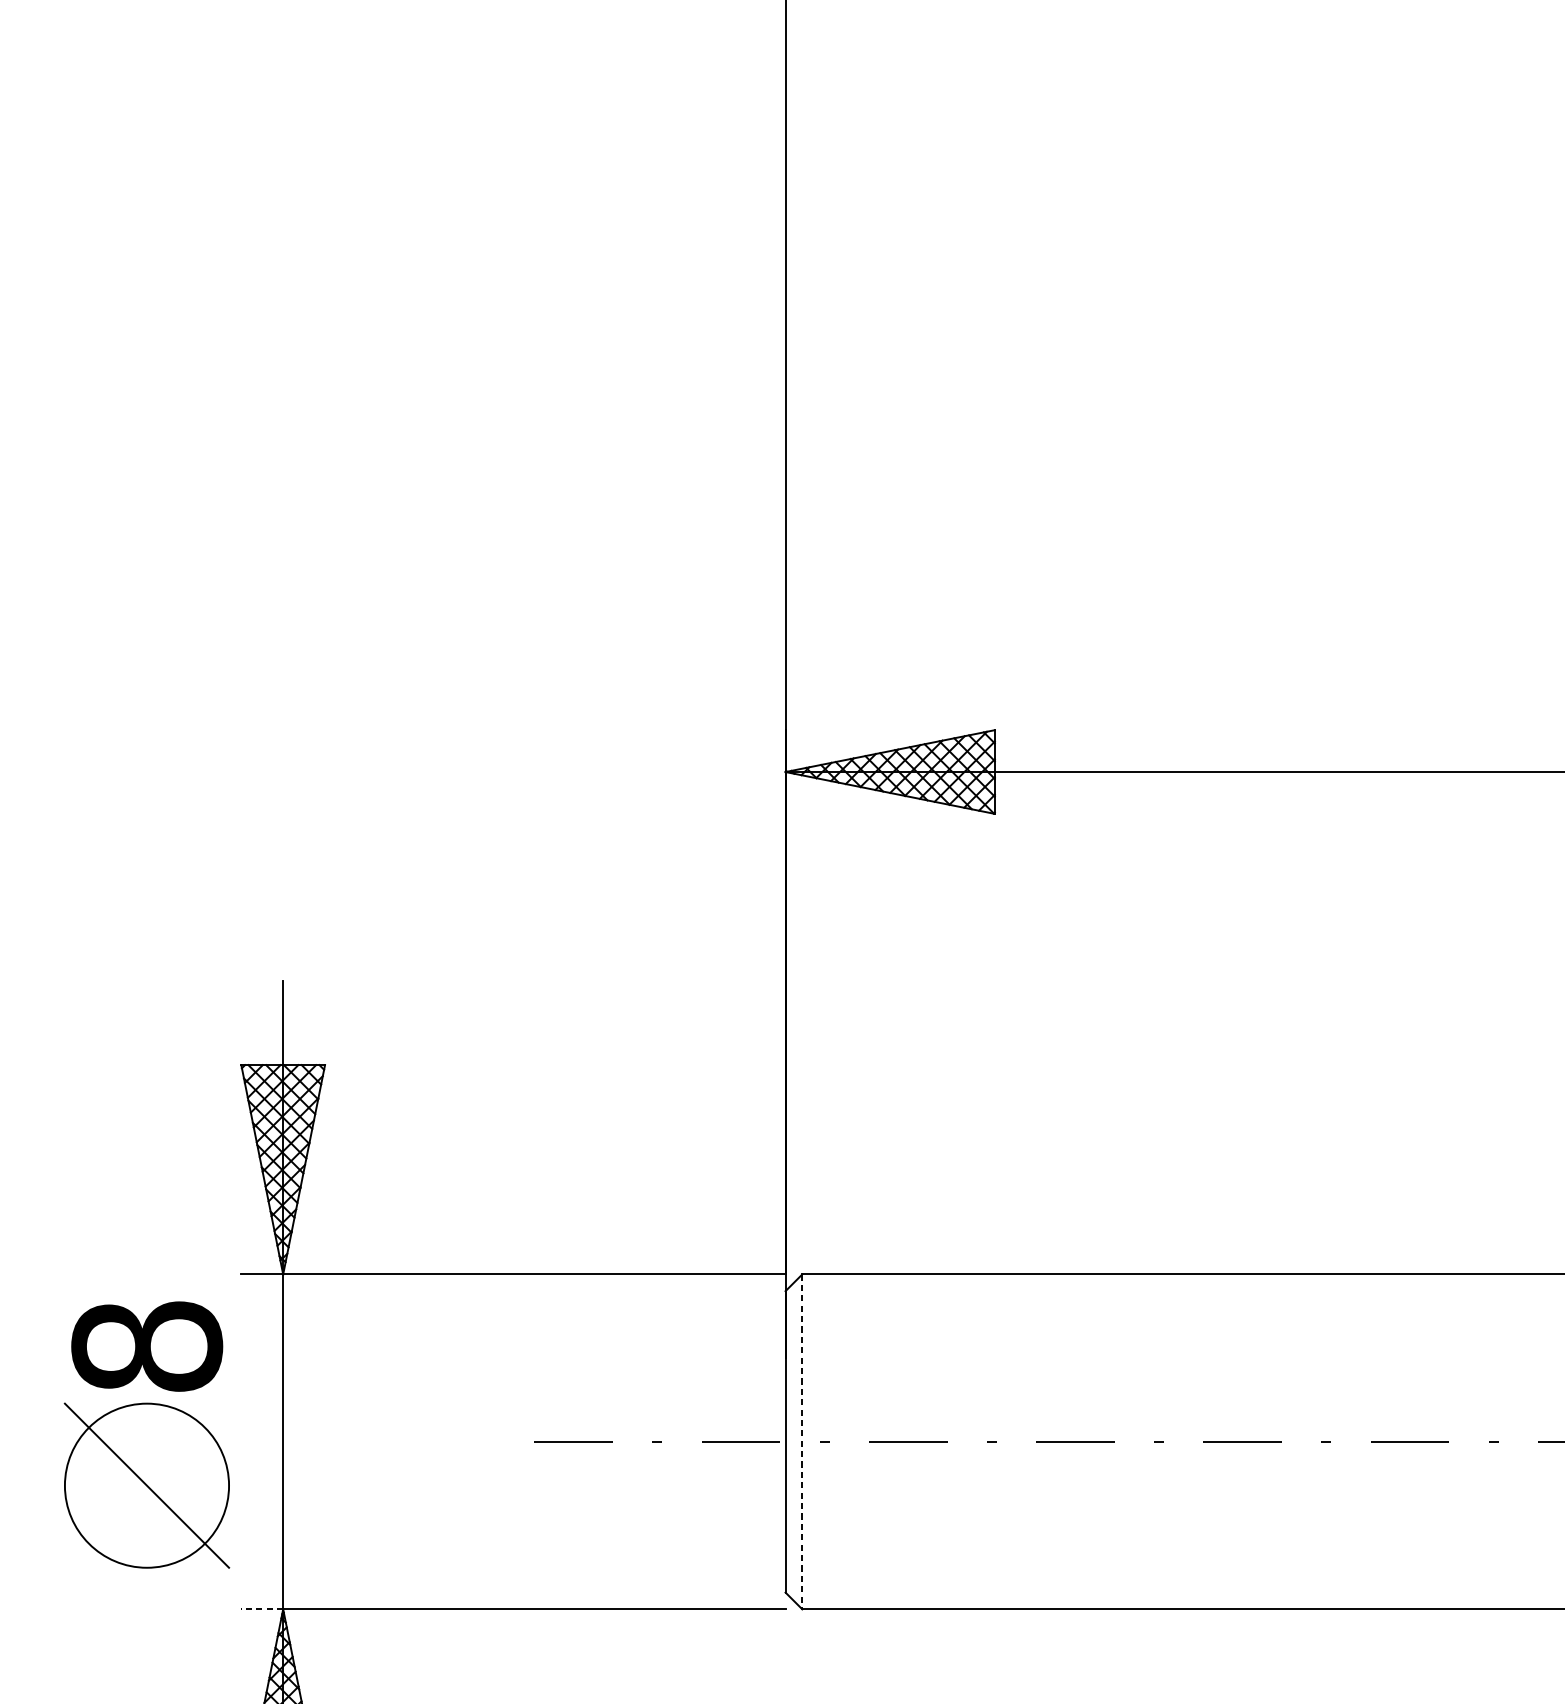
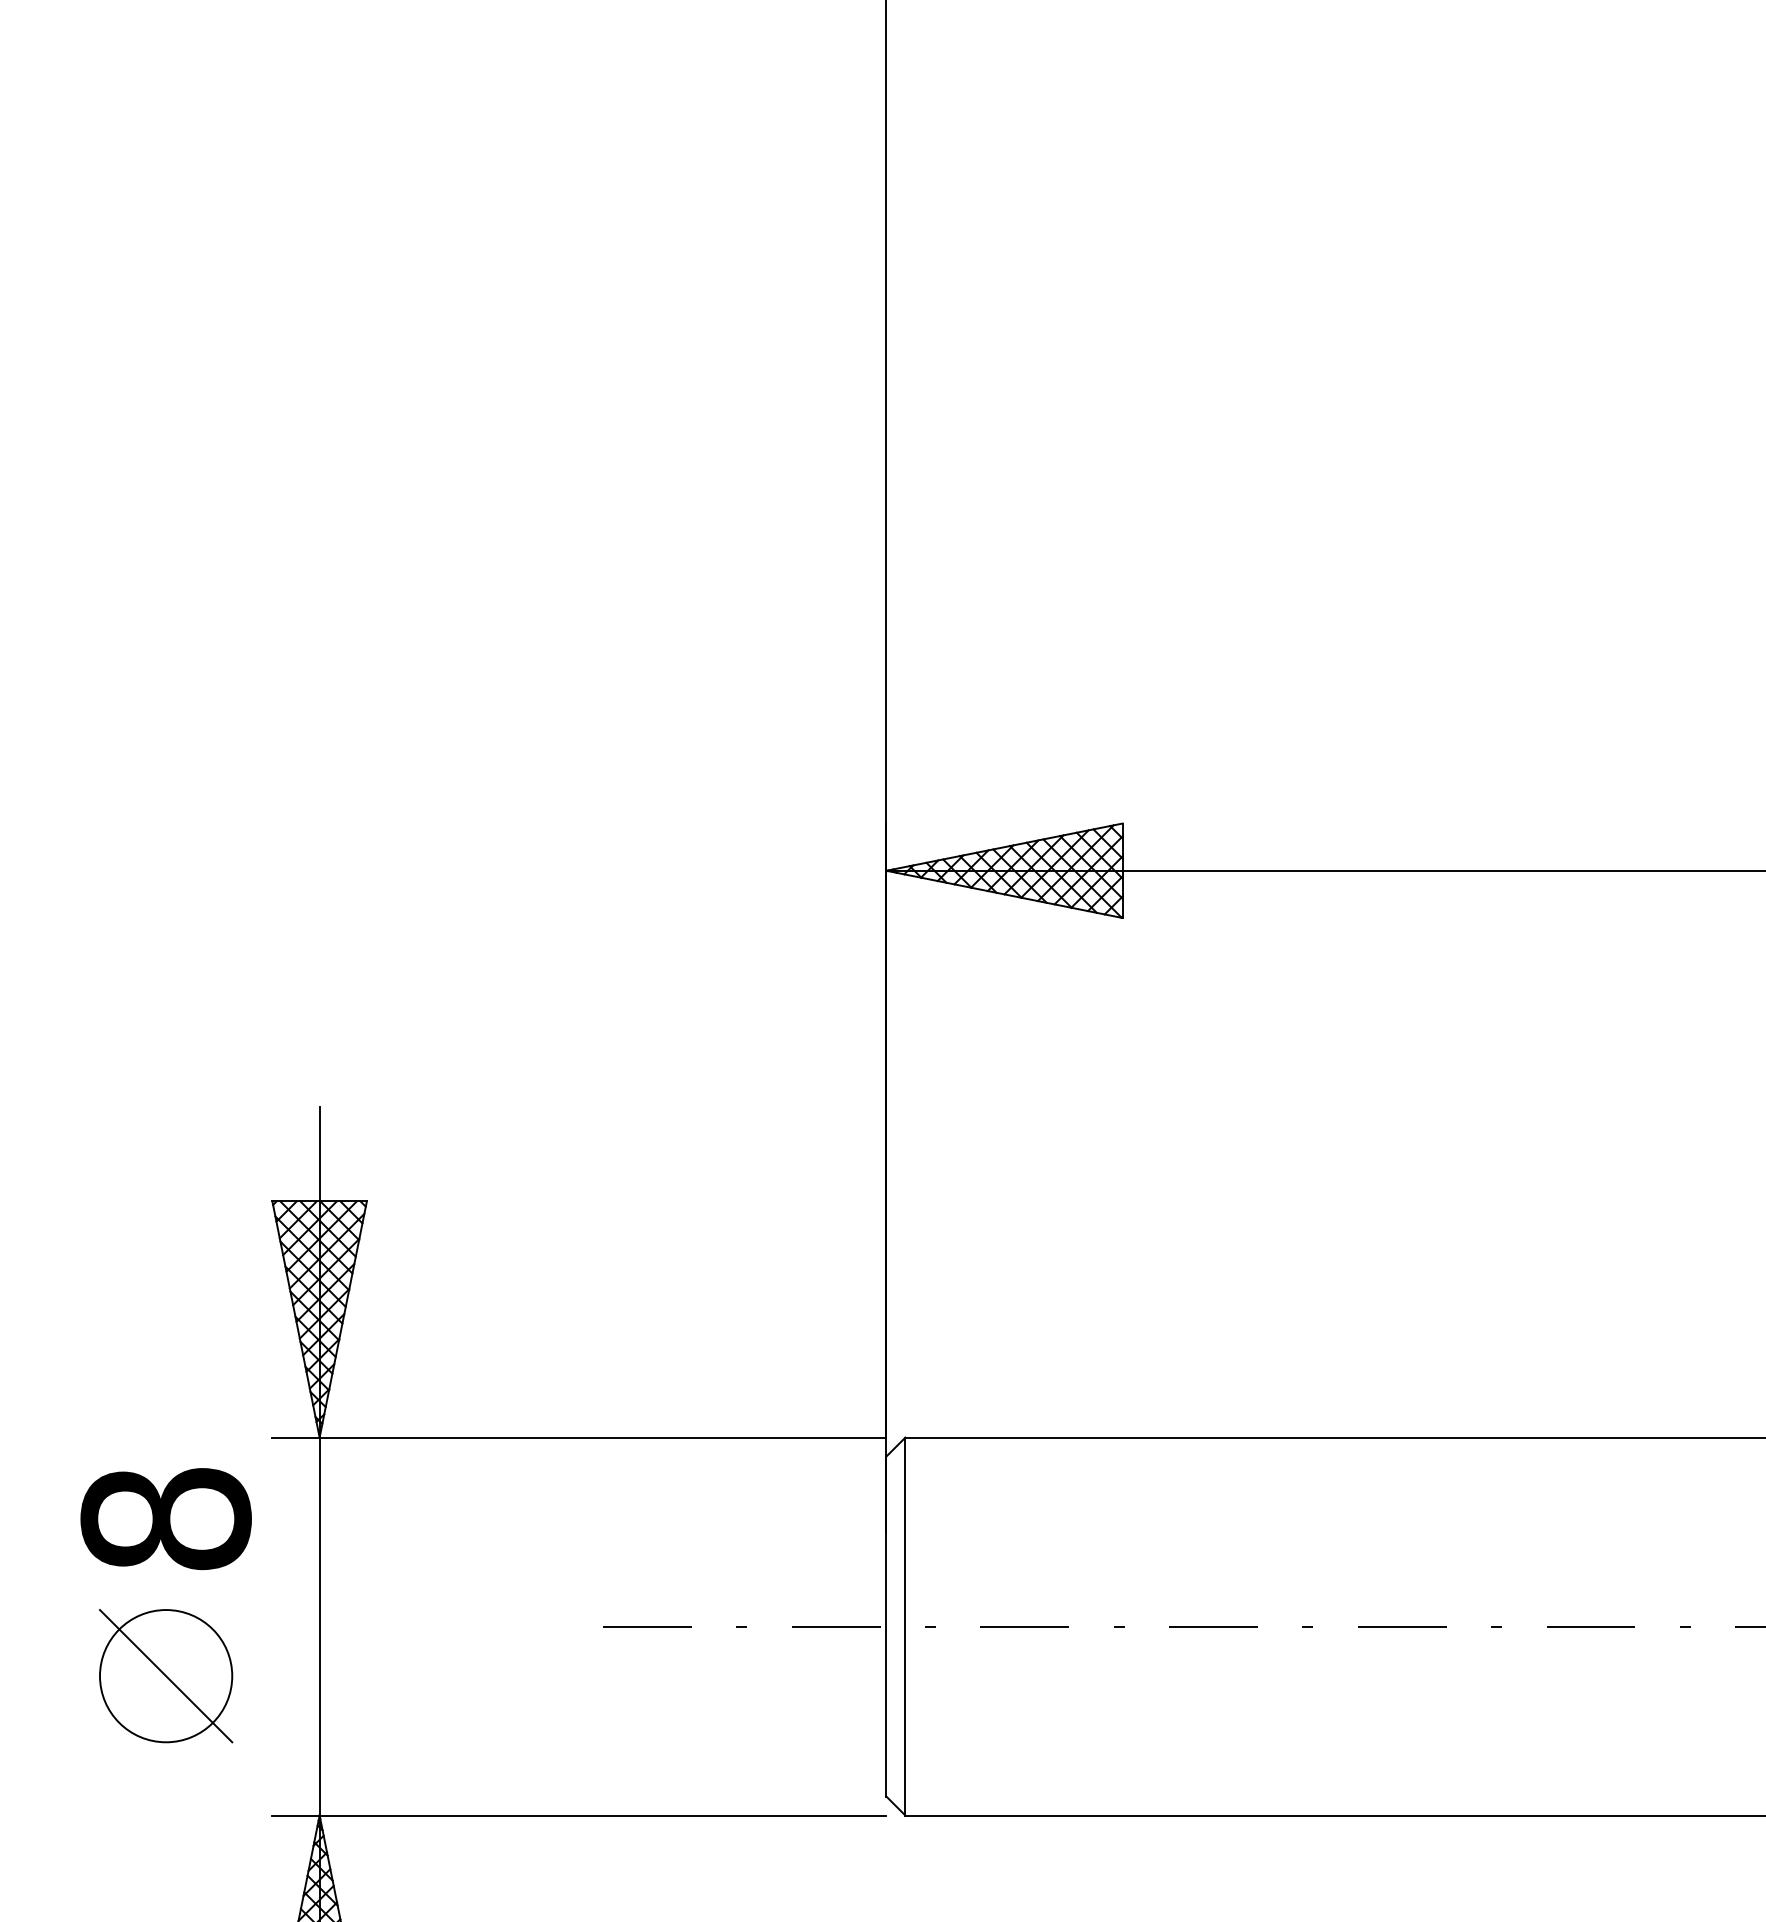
line: (802, 1441) -> (905, 1626), dashed -> solid
part: (147, 1486) -> (166, 1676), size x0.71
line: (262, 1609) -> (296, 1815), dashed -> solid

